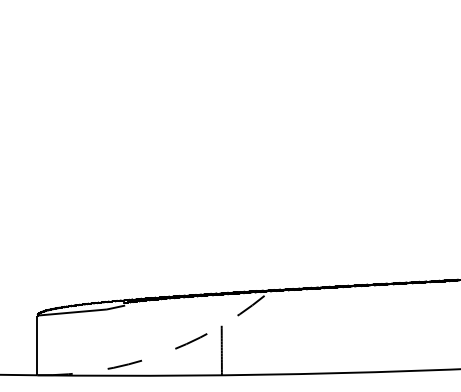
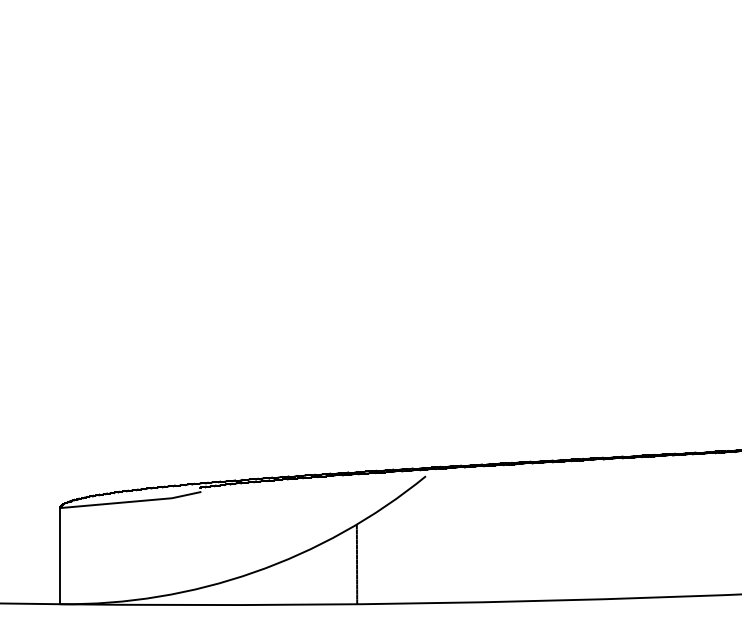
arc: (157, 355) -> (253, 572), dashed -> solid

